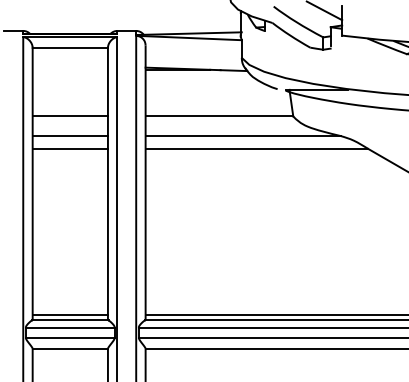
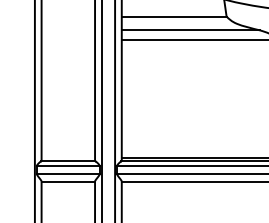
line: (69, 116) -> (67, 16), removed
line: (69, 136) -> (67, 30), removed
line: (69, 148) -> (67, 39), removed
line: (69, 315) -> (67, 157), removed

